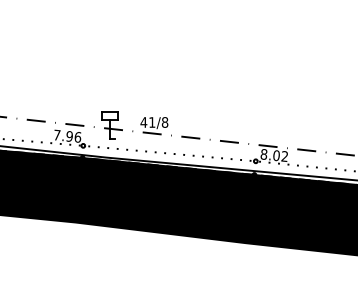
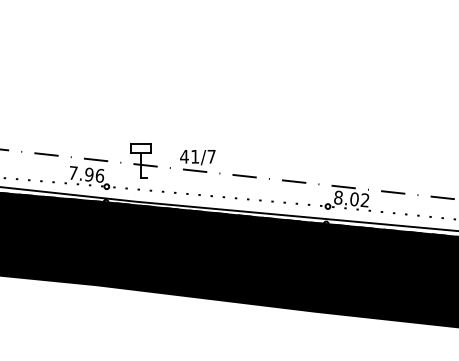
text: (164, 122) -> (210, 156), 41/8 -> 41/7

